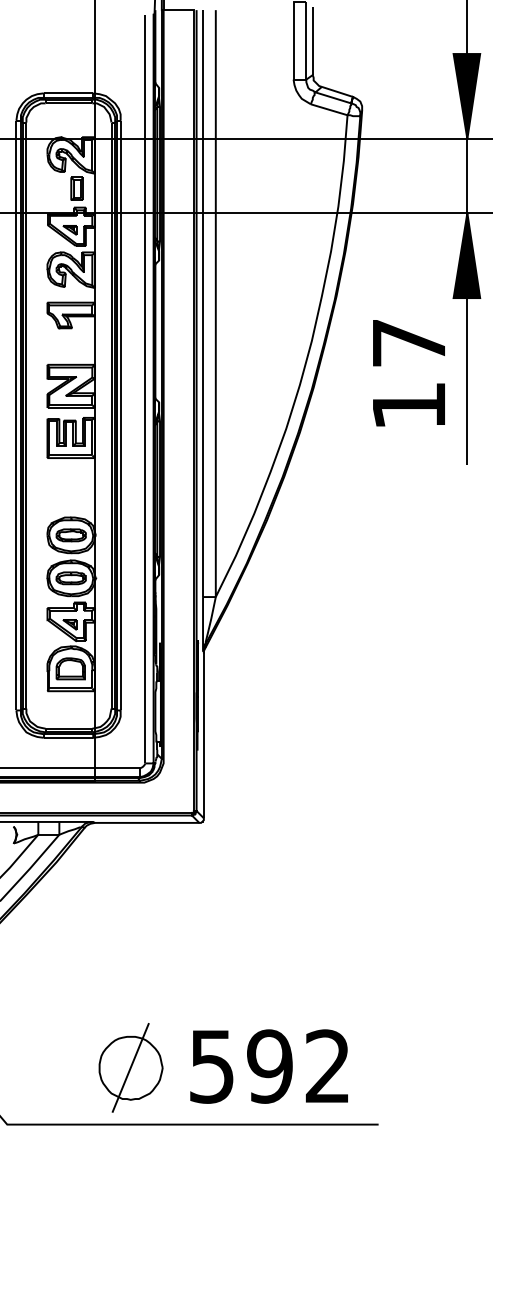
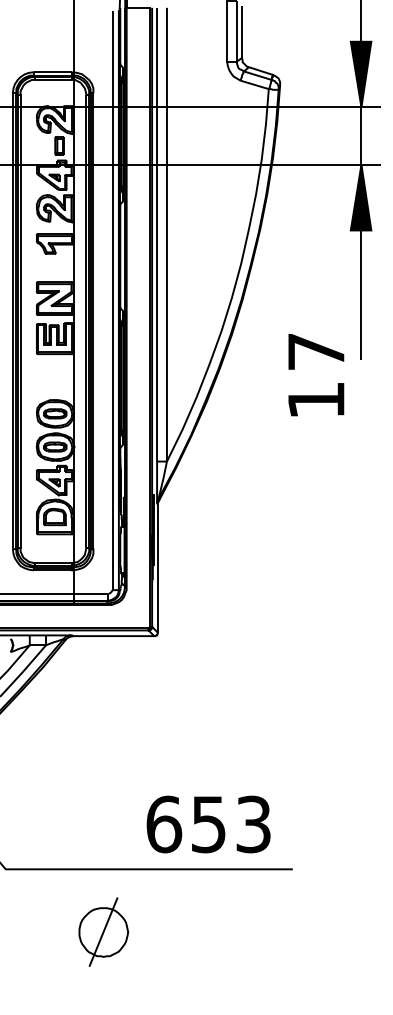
text: (408, 373) -> (315, 375), moved
text: (269, 1066) -> (208, 824), 592 -> 653
part: (130, 1067) -> (103, 931), moved

